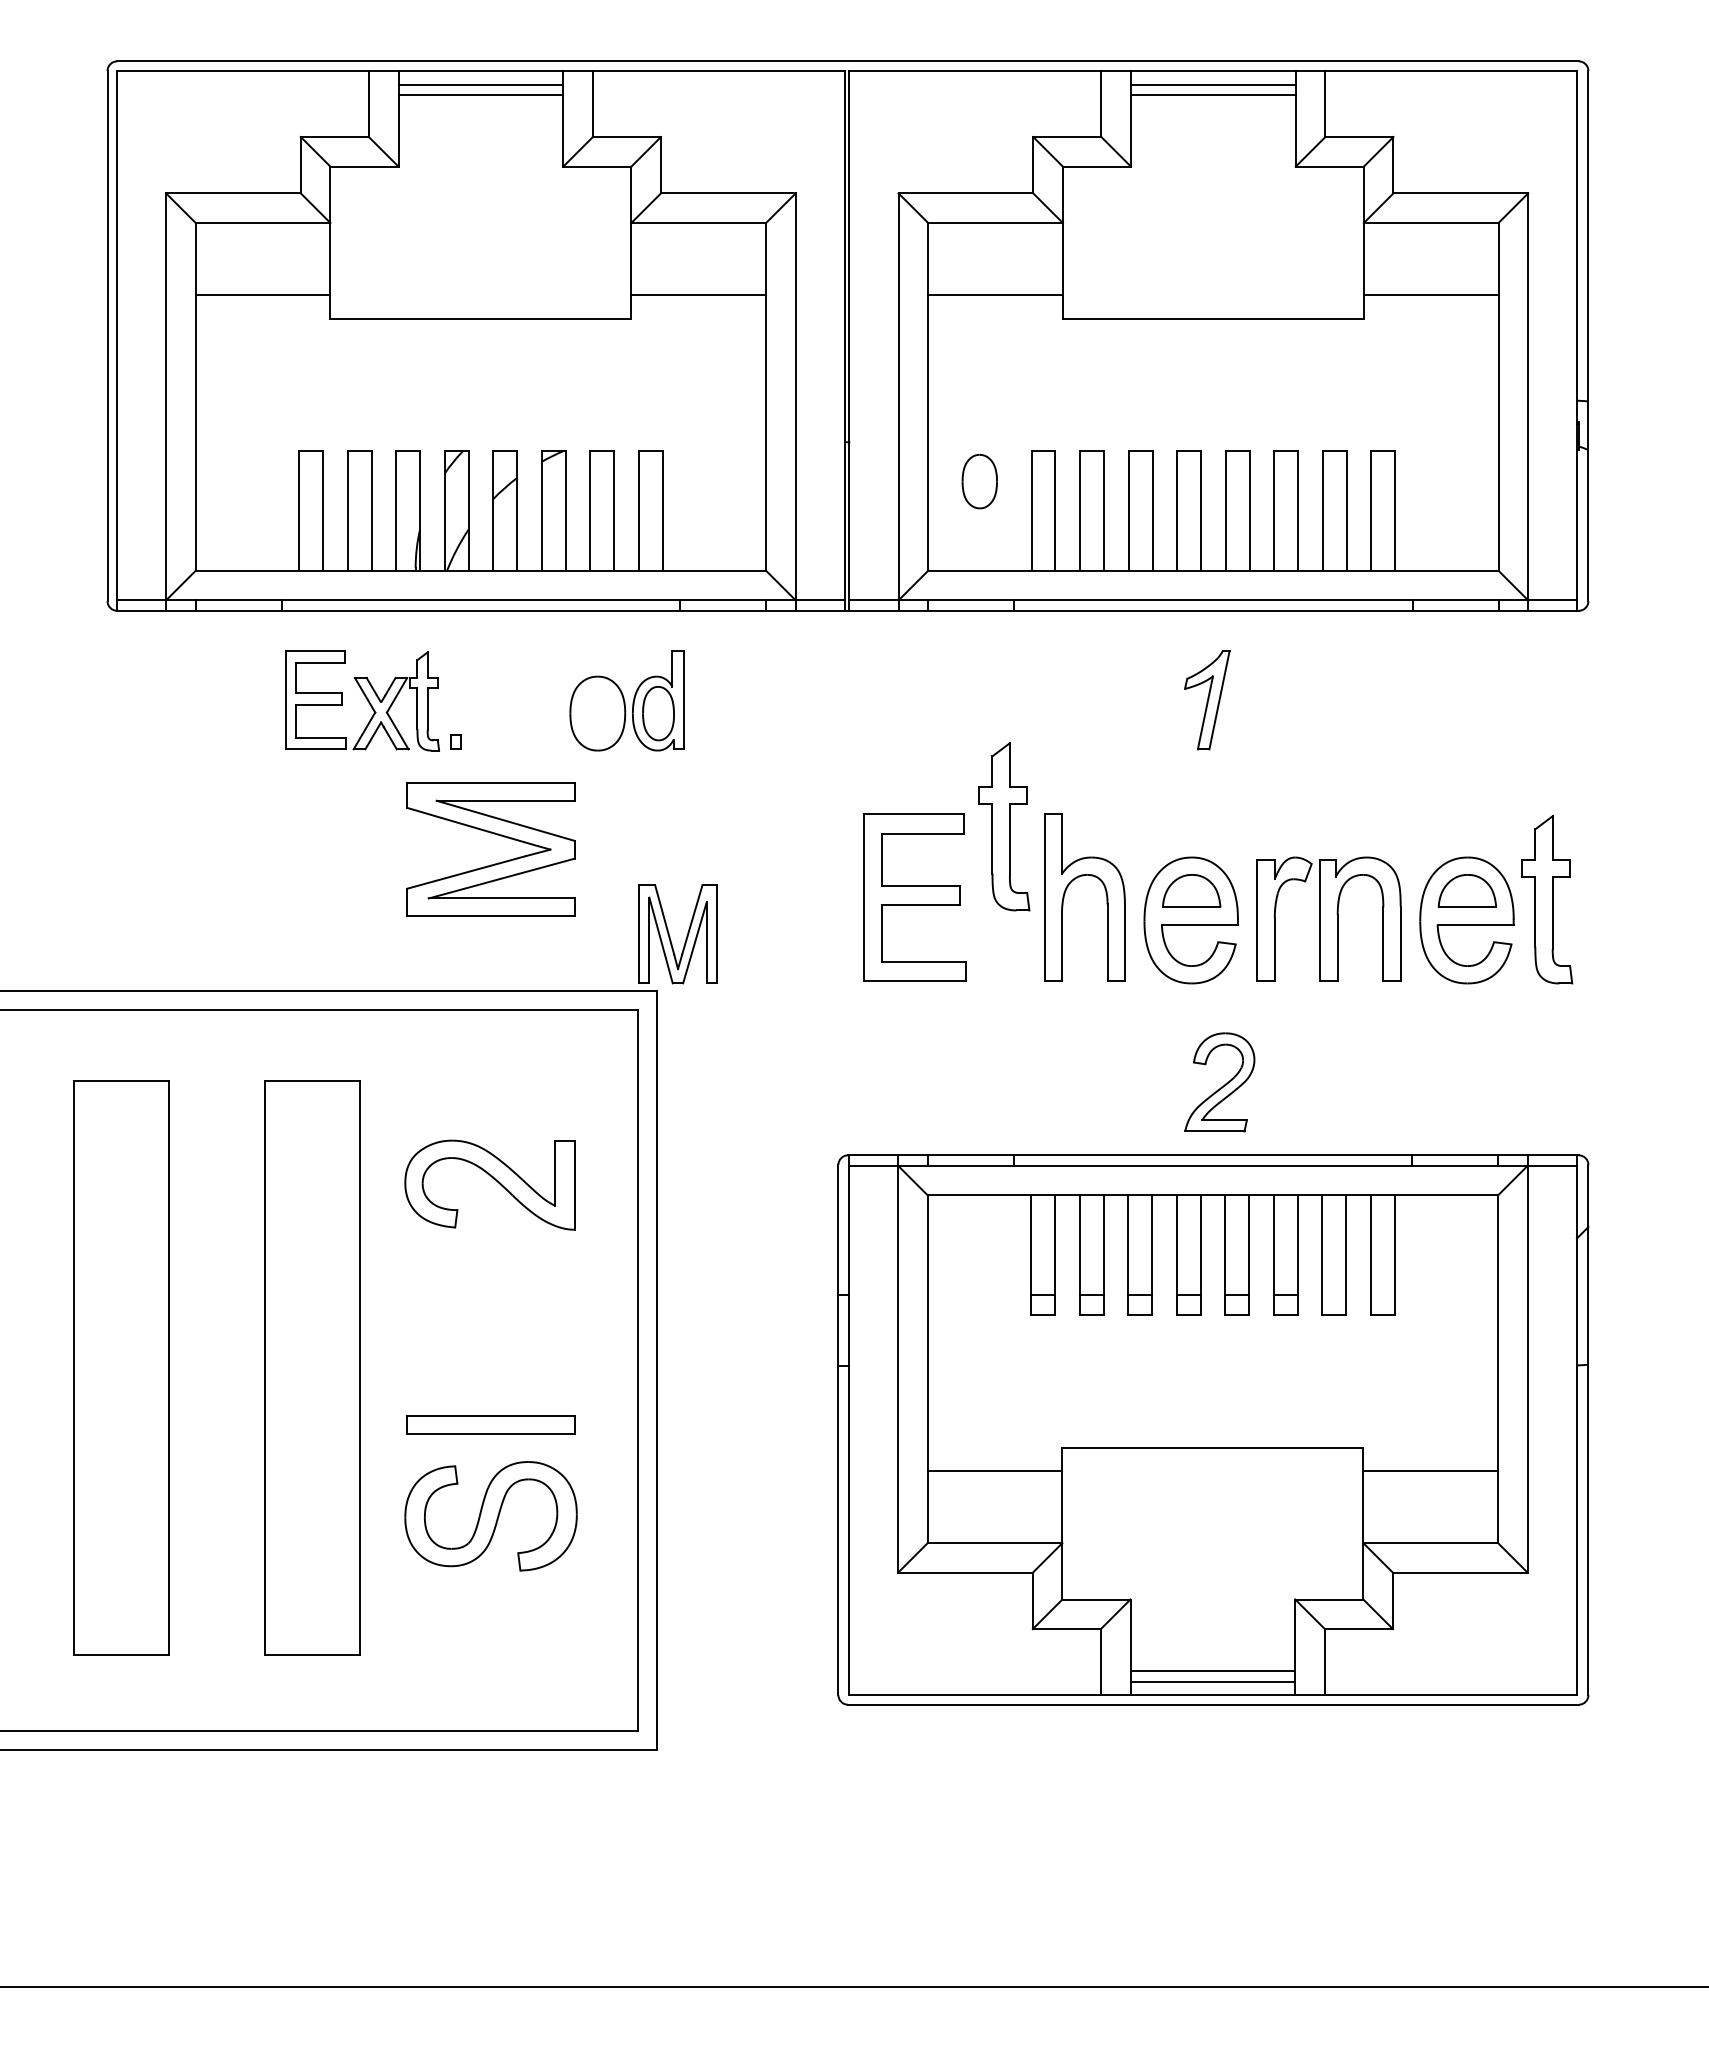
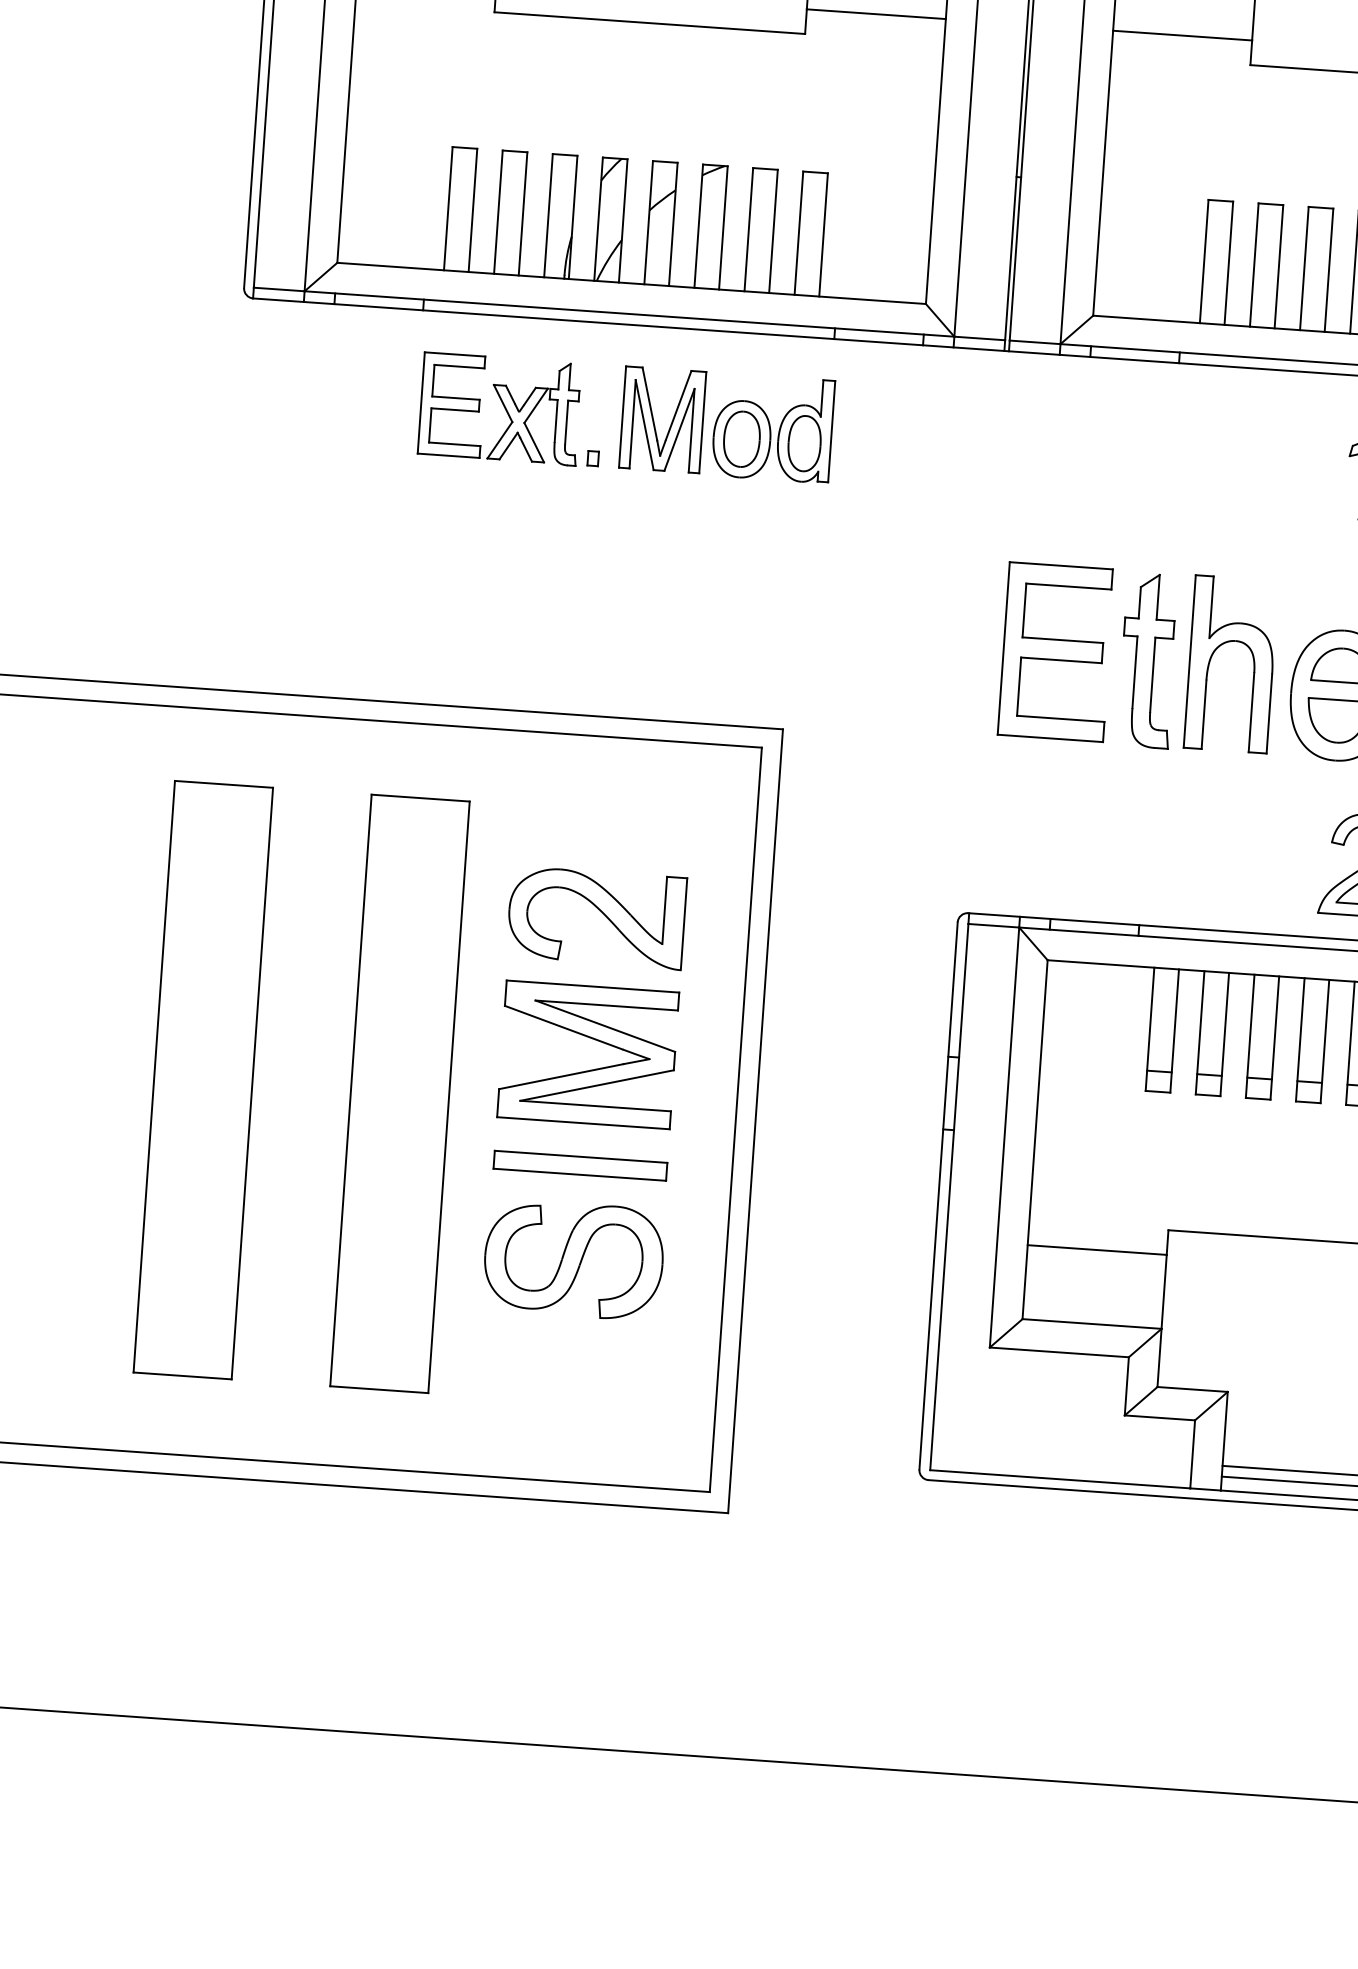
part: (979, 481) -> (741, 439), moved
part: (1004, 826) -> (1148, 660), moved
part: (494, 863) -> (590, 1069), moved
part: (670, 936) -> (654, 421), moved

